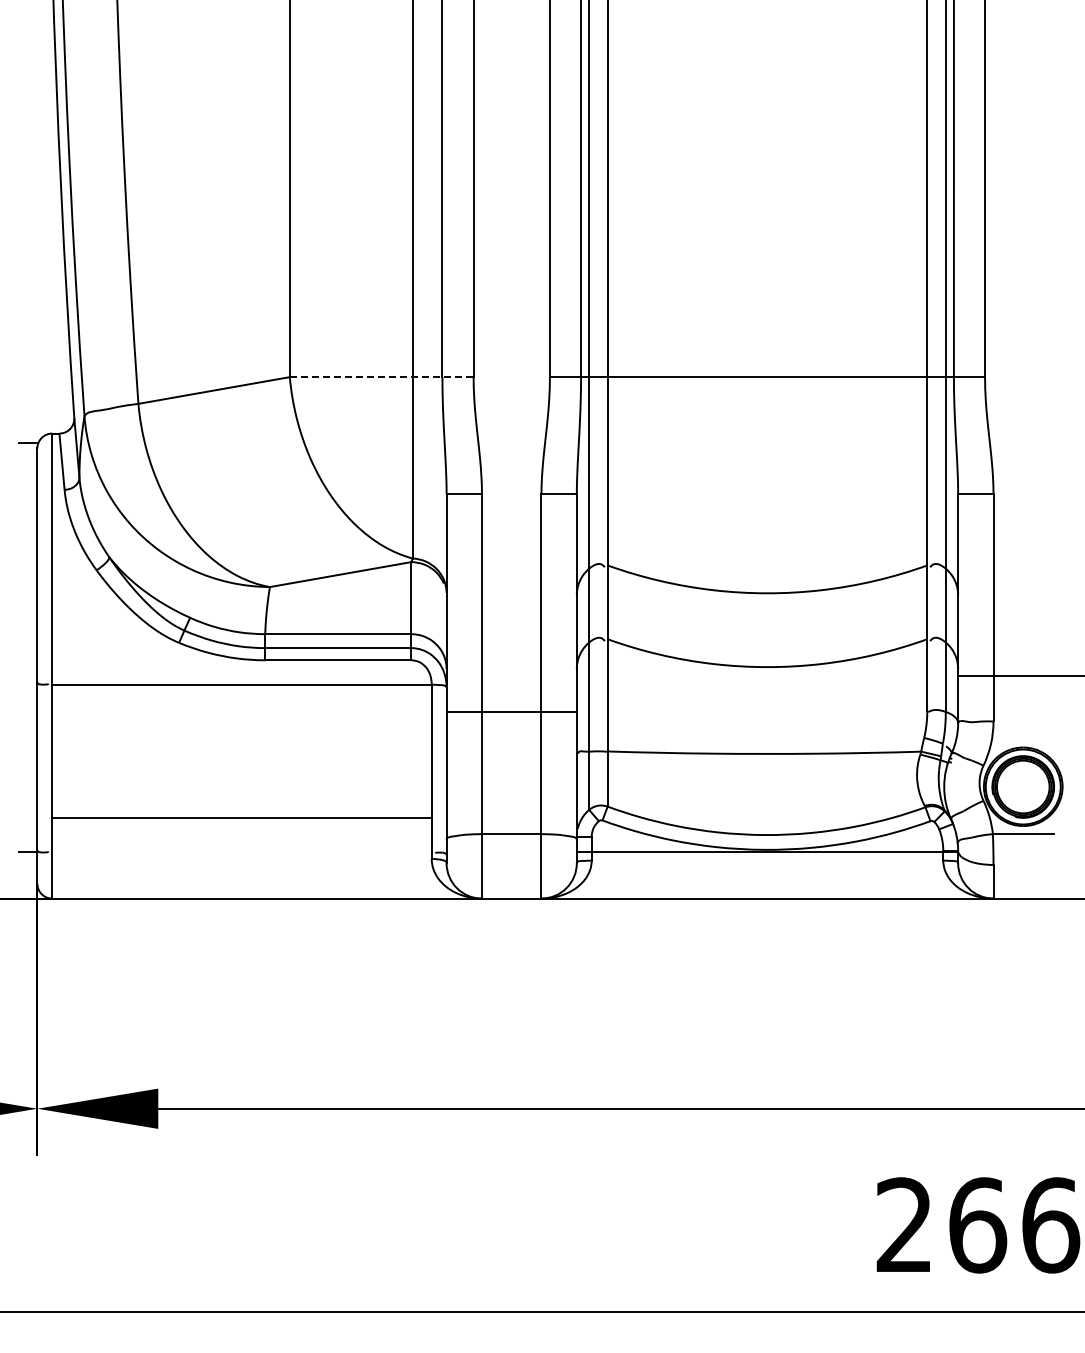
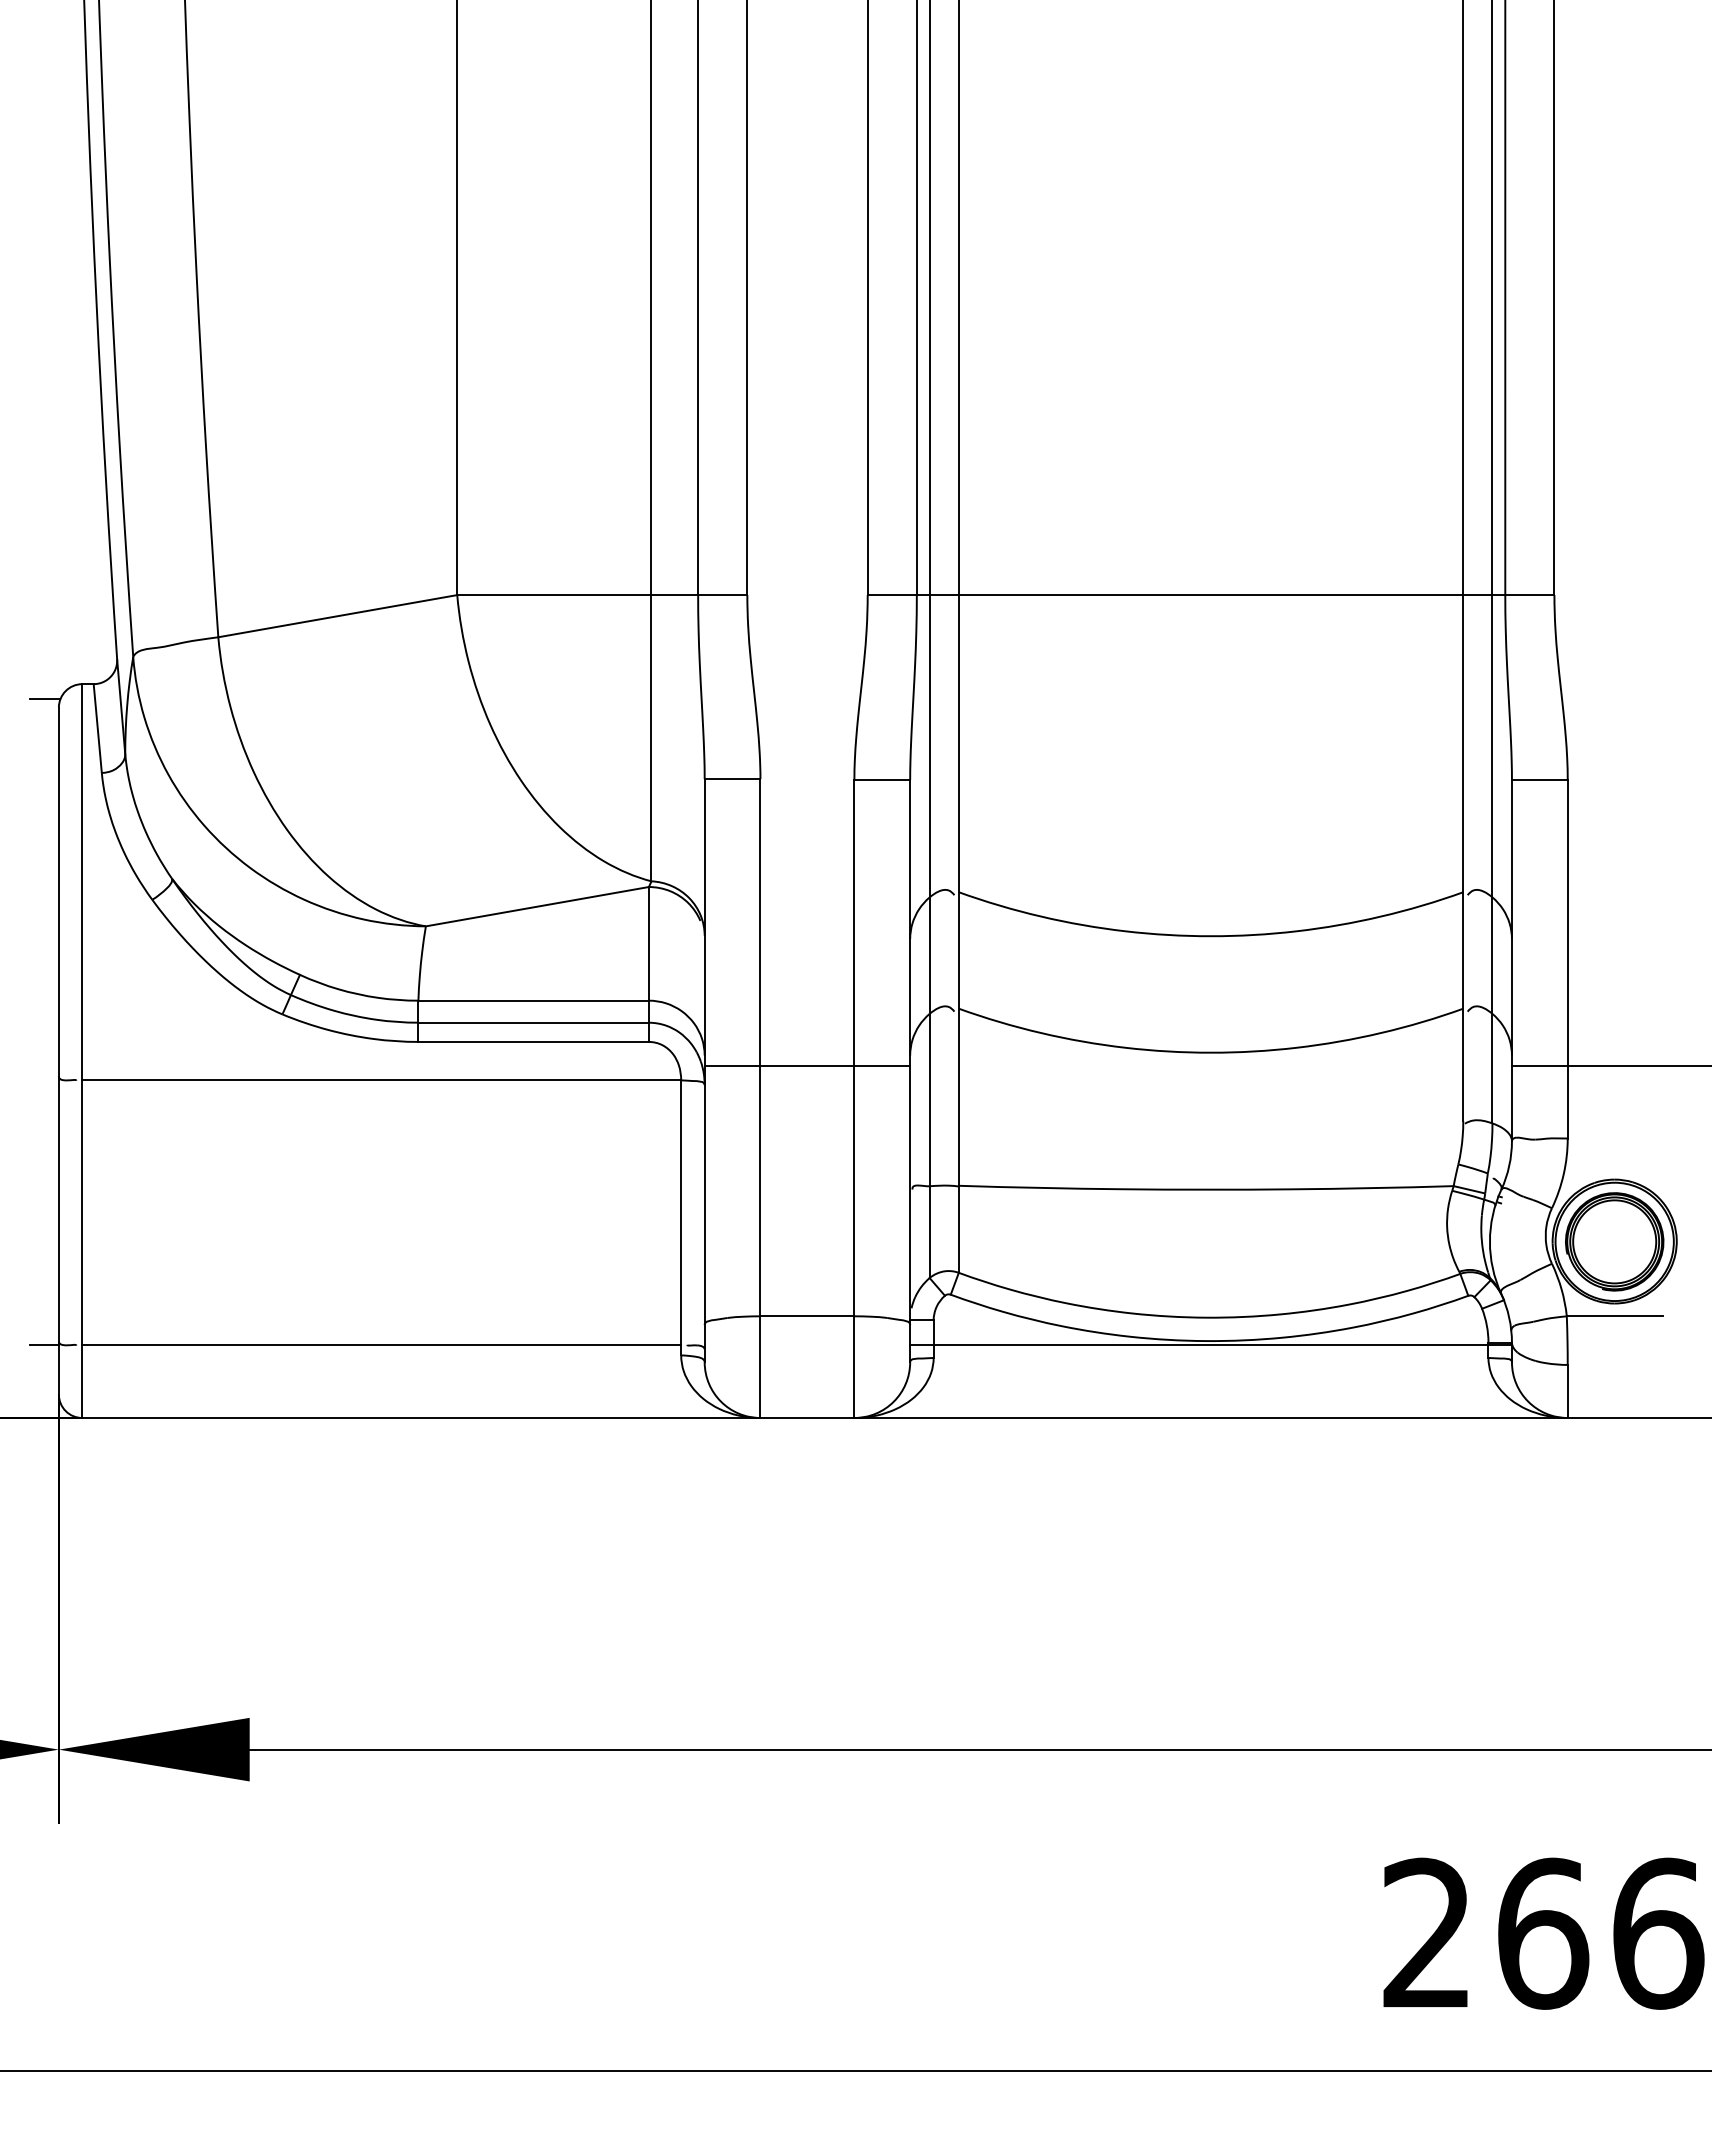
line: (381, 377) -> (601, 595), dashed -> solid
line: (511, 711) -> (807, 1065), moved
line: (241, 817) -> (380, 1345), moved

